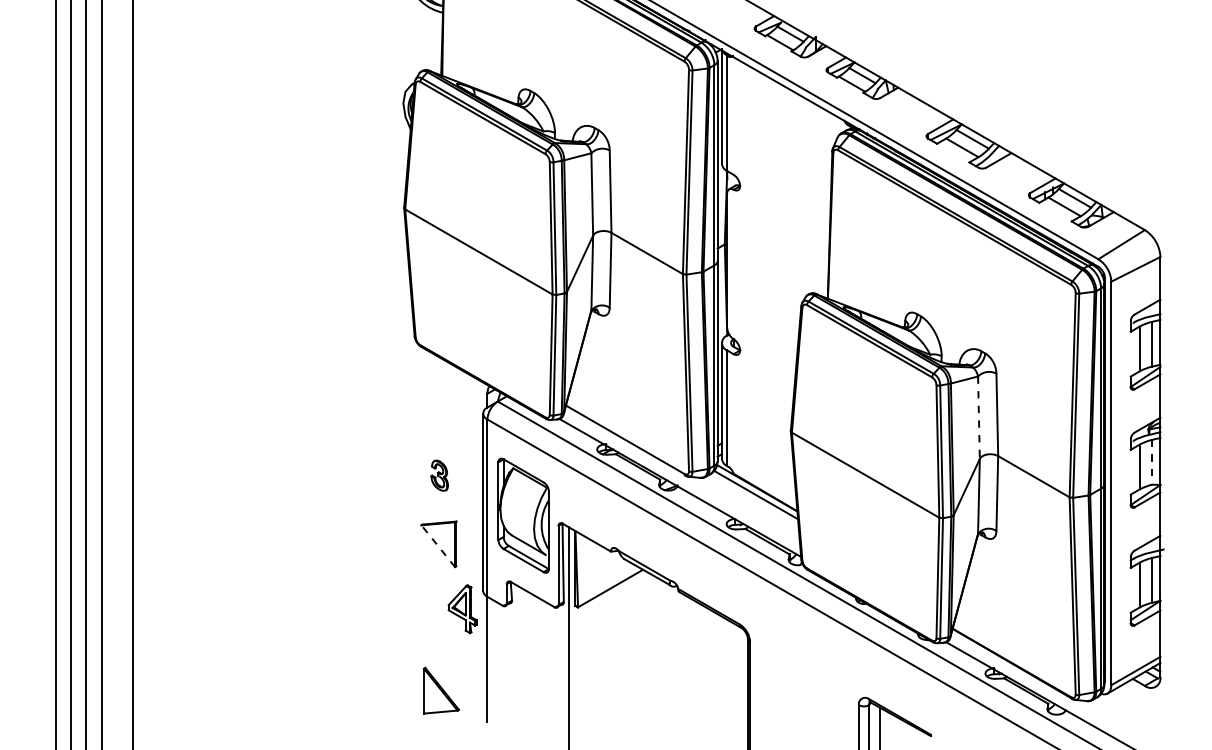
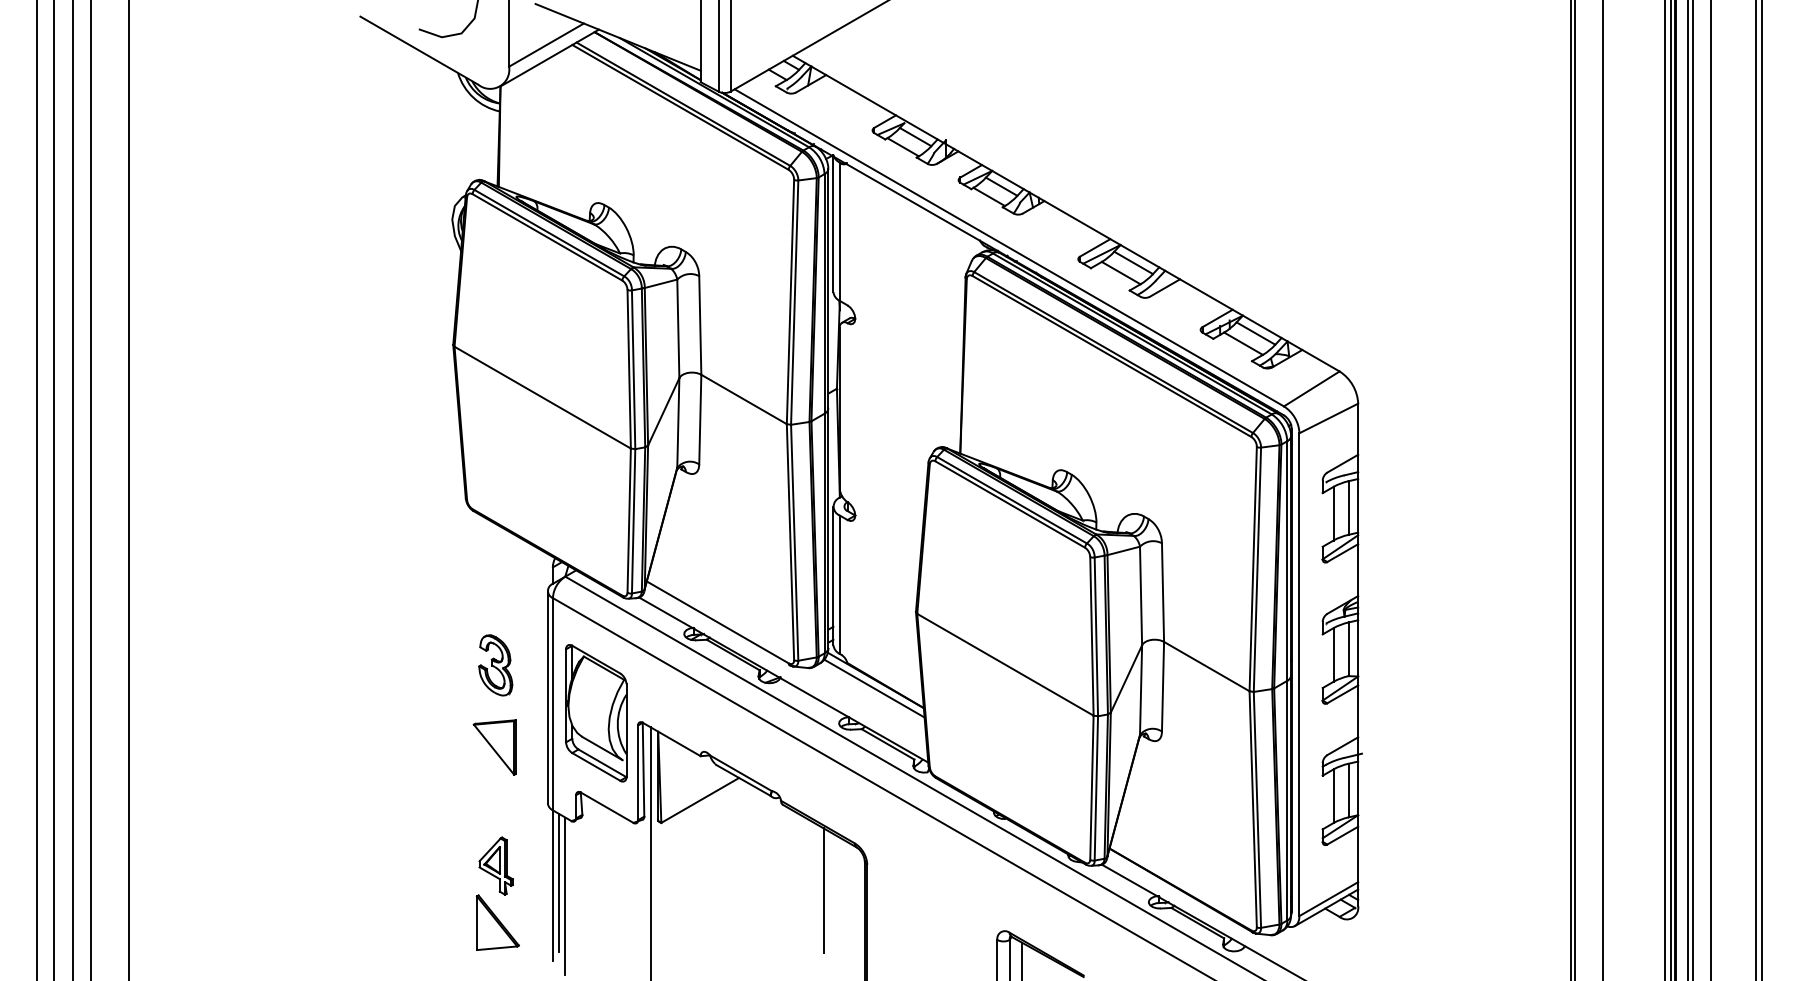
line: (979, 418) -> (1141, 596), dashed -> solid
line: (1152, 462) -> (1348, 649), dashed -> solid
part: (439, 475) -> (495, 665), size x1.67
line: (437, 545) -> (493, 749), dashed -> solid
part: (462, 608) -> (495, 865), moved
line: (492, 657) -> (559, 882), added
line: (713, 663) -> (823, 890), added
line: (497, 668) -> (565, 895), added

